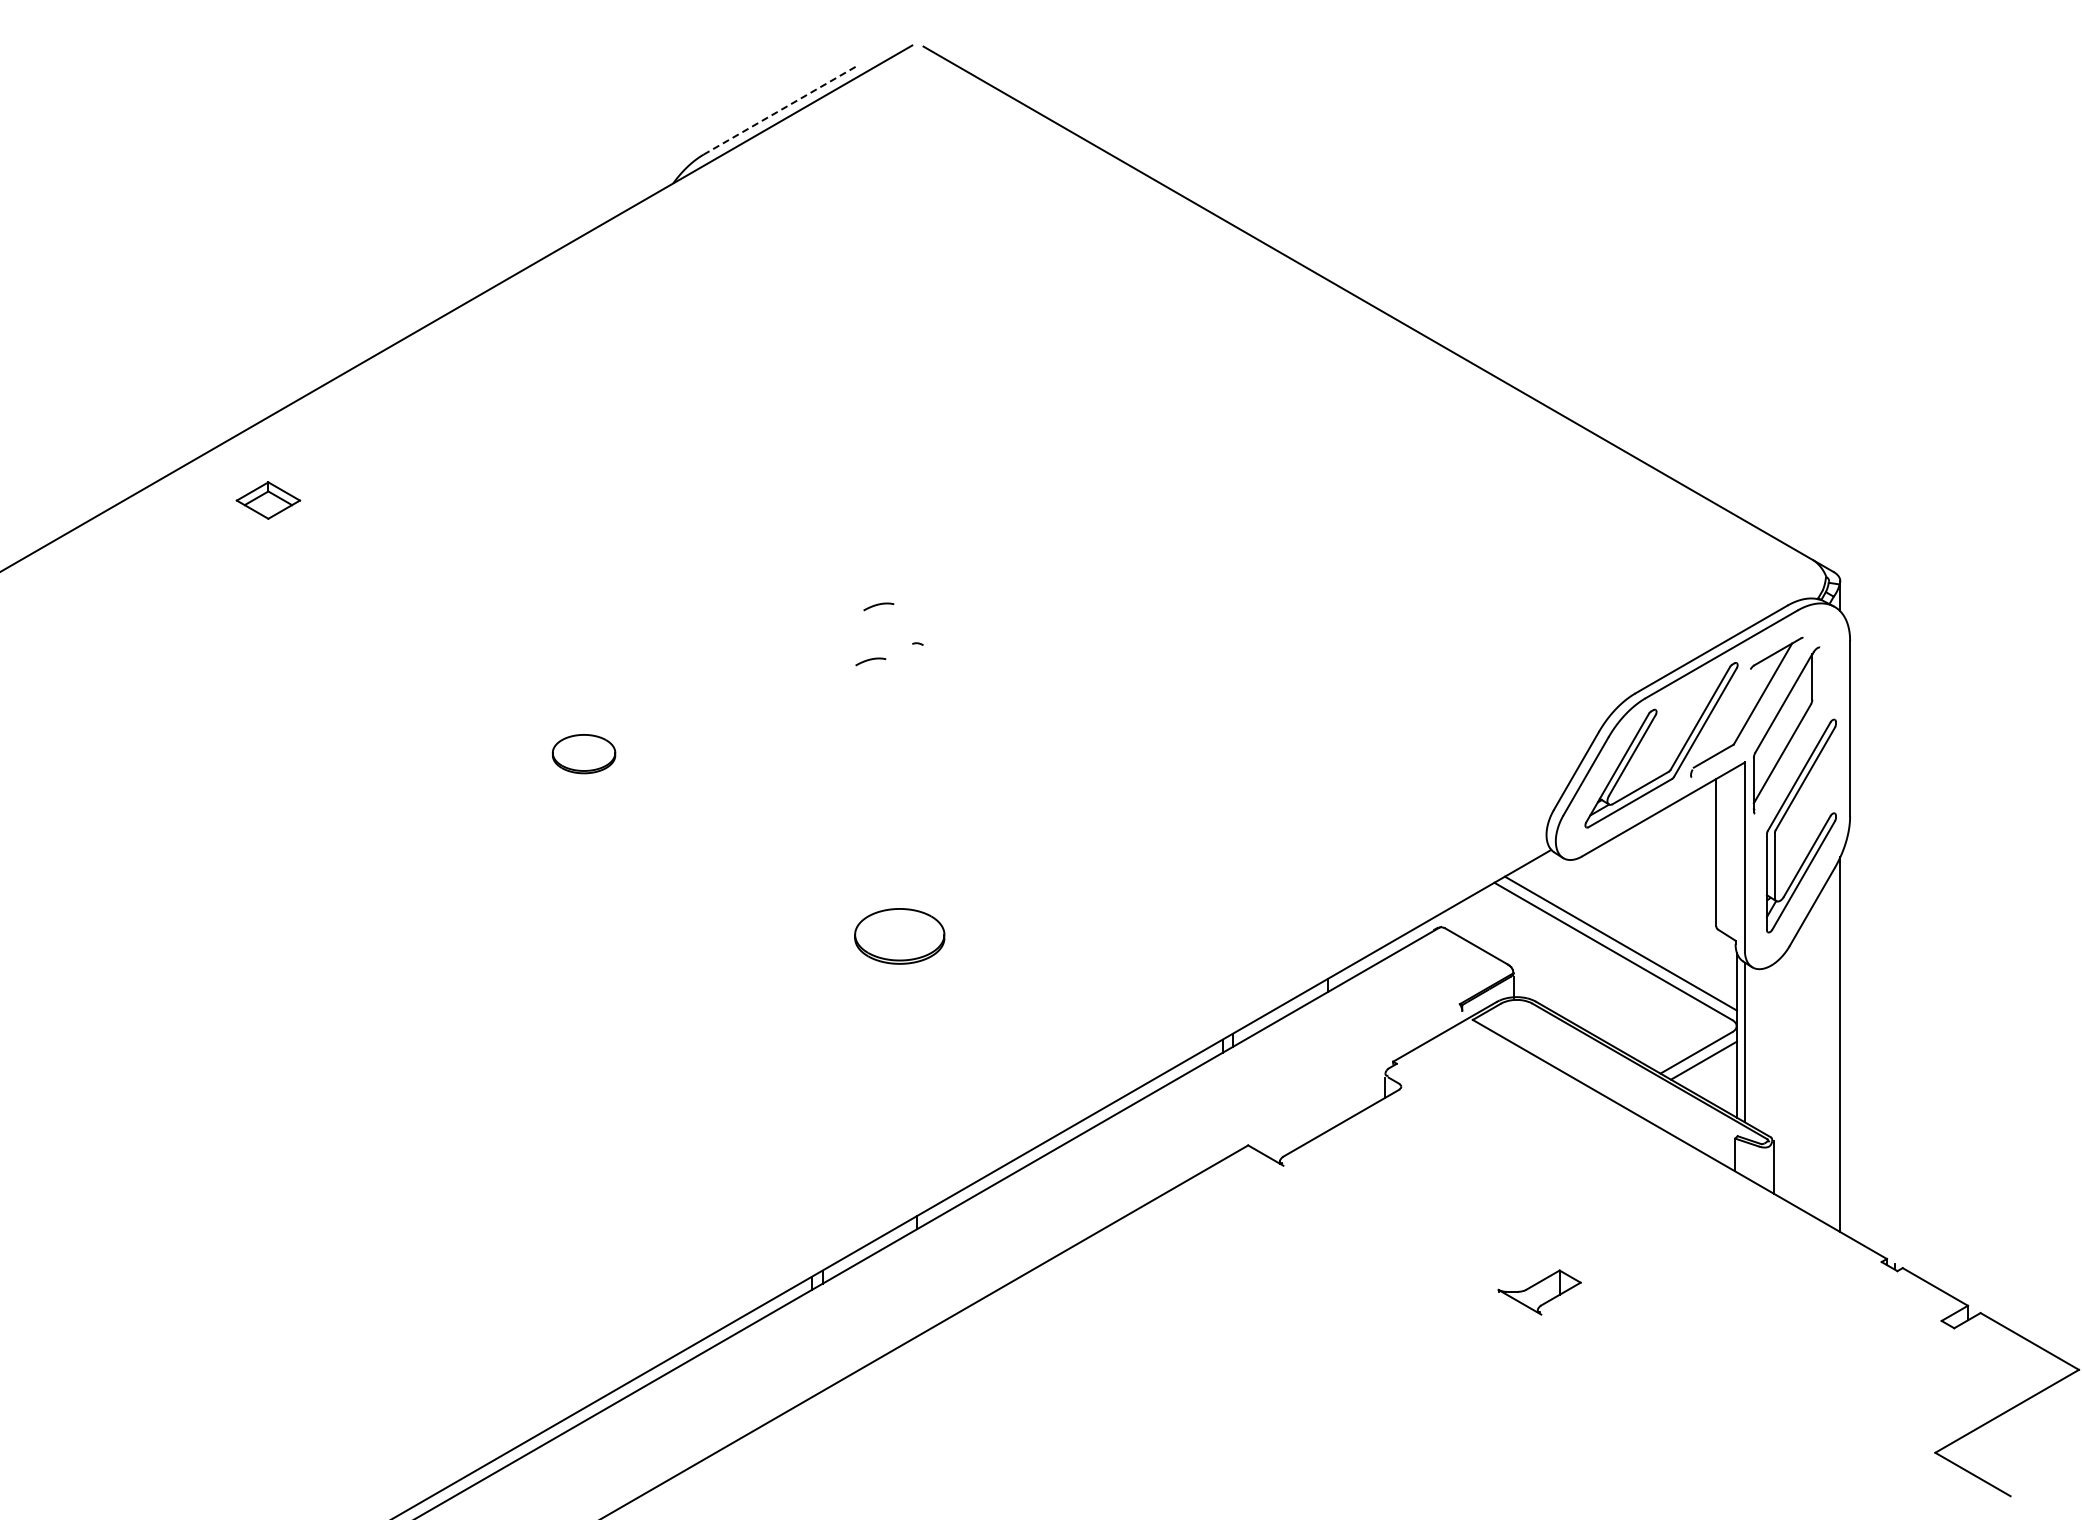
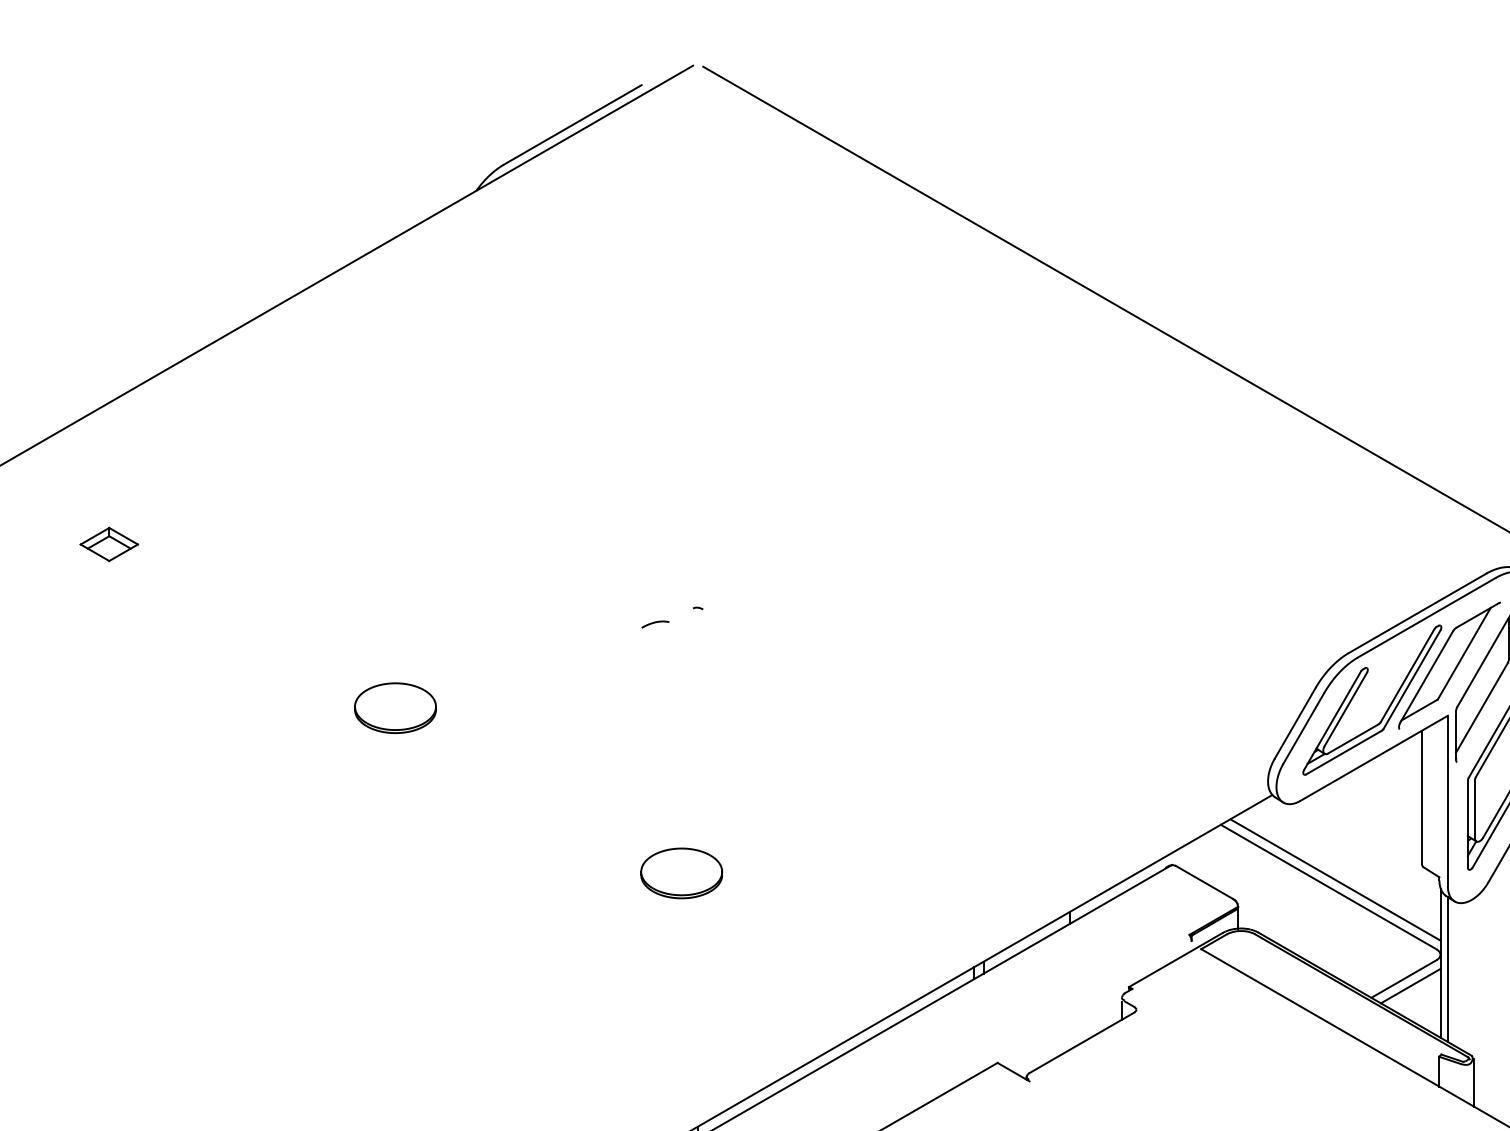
line: (779, 110) -> (572, 124), dashed -> solid
part: (268, 500) -> (109, 544), moved
curve: (878, 605) -> (662, 573), removed
line: (1721, 719) -> (1426, 676), added
part: (583, 753) -> (394, 707), size x1.43

